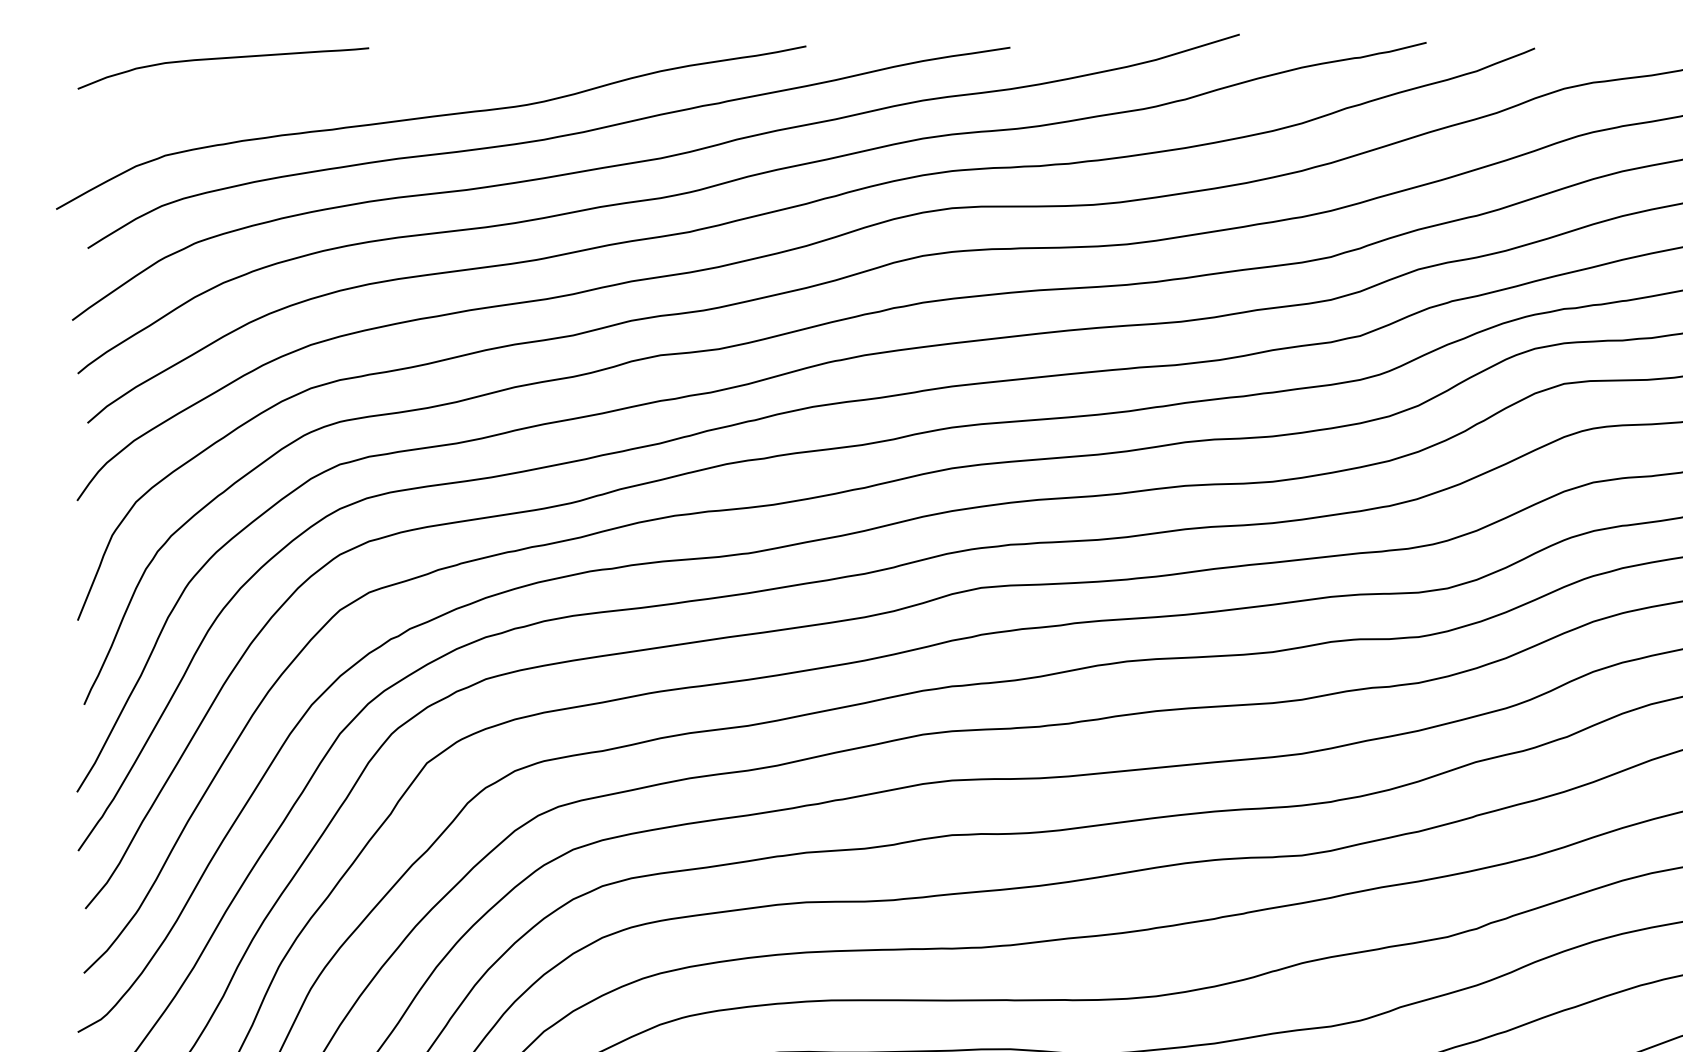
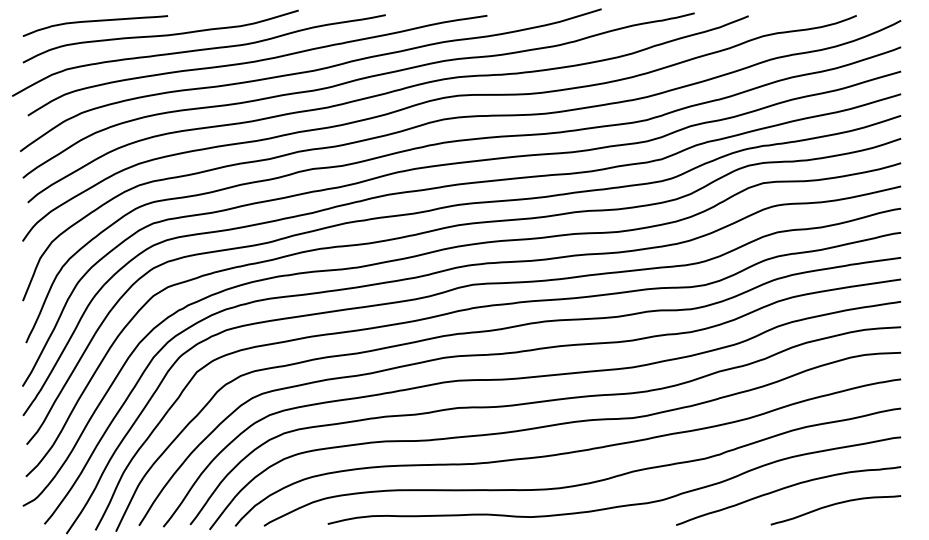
curve: (353, 89) -> (160, 36), added

